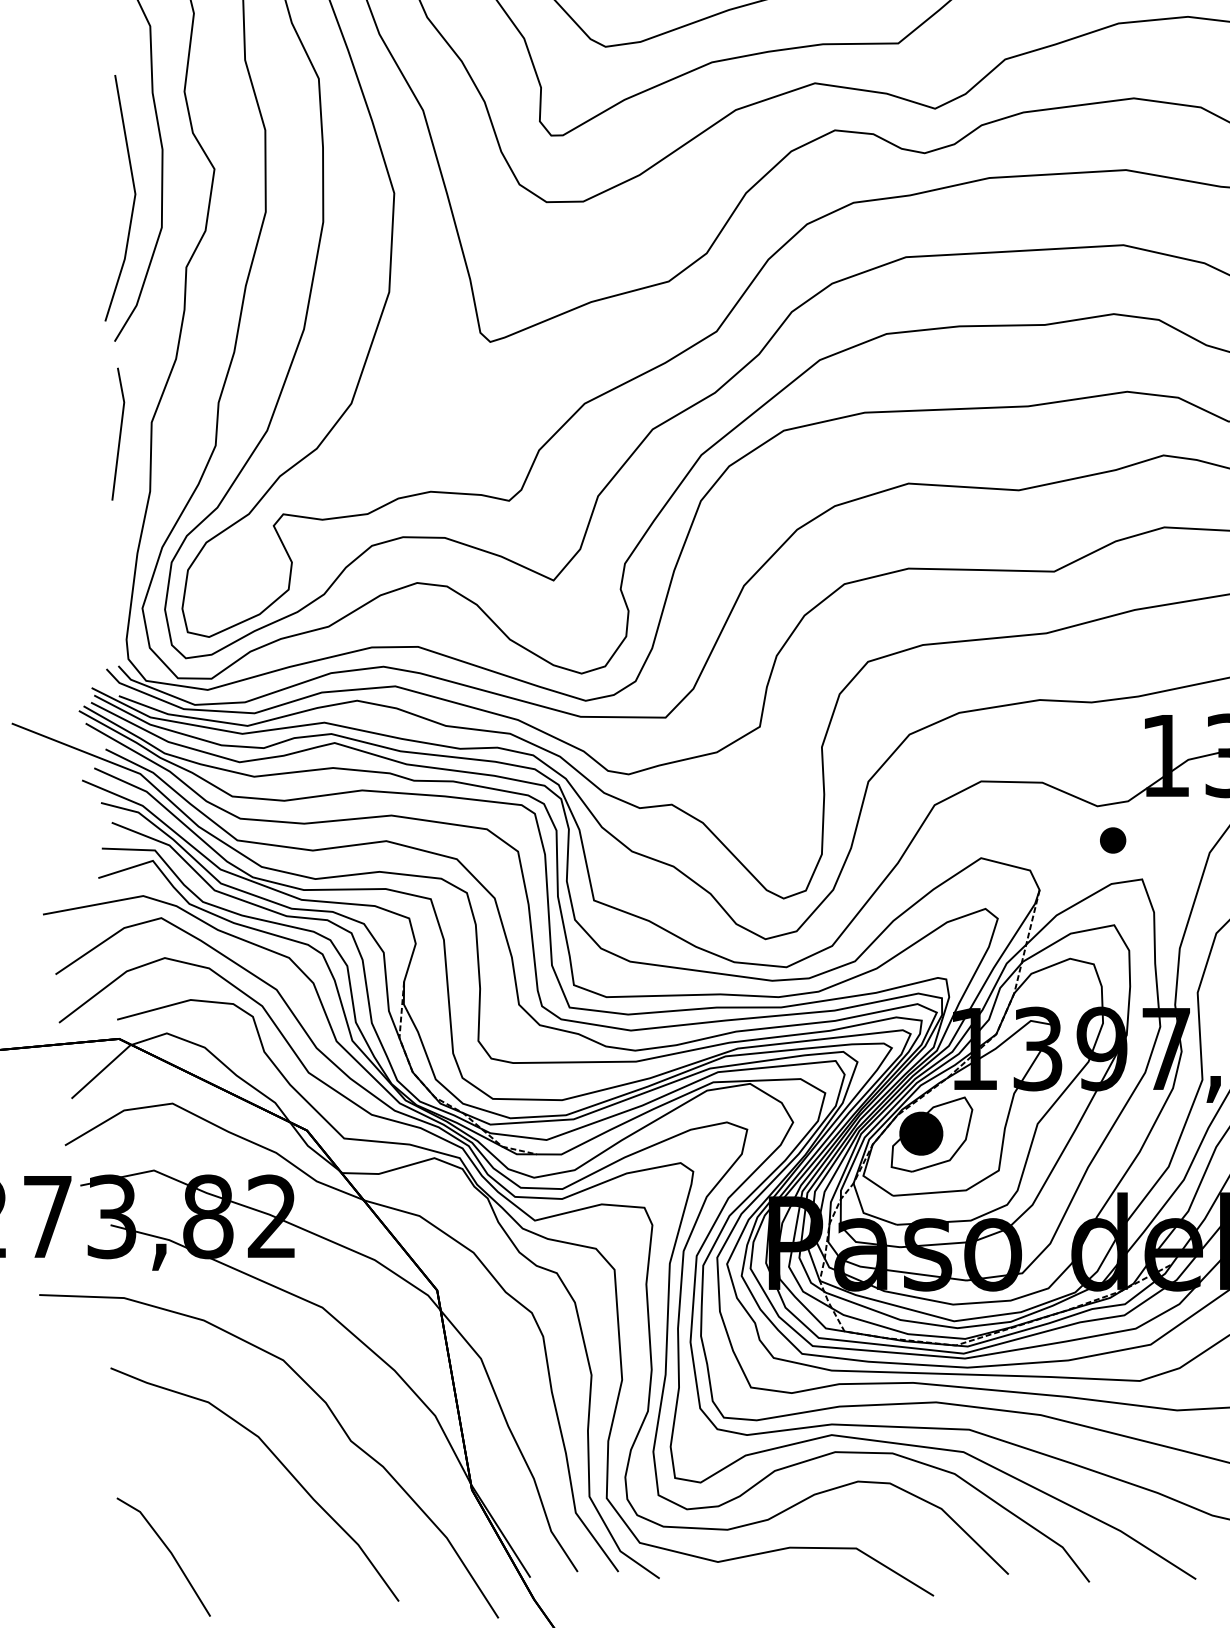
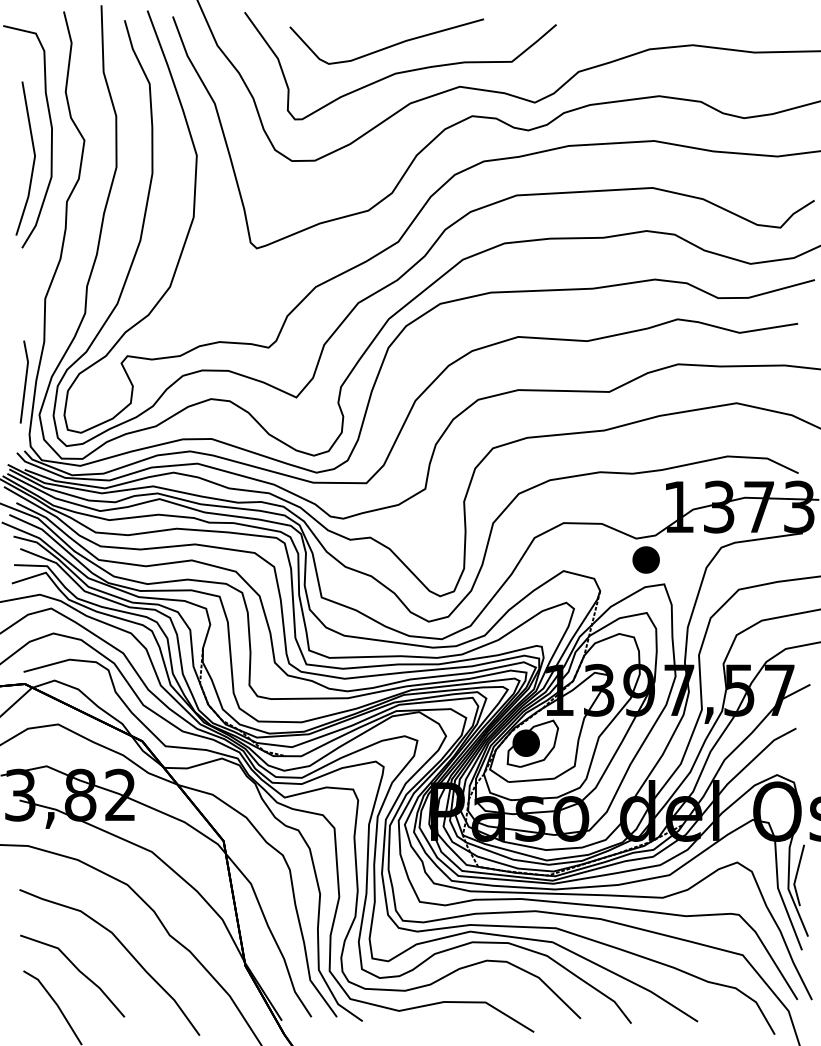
line: (118, 433) -> (24, 381), moved
part: (1112, 839) -> (645, 559), size x1.67
line: (203, 1497) -> (77, 970), added

